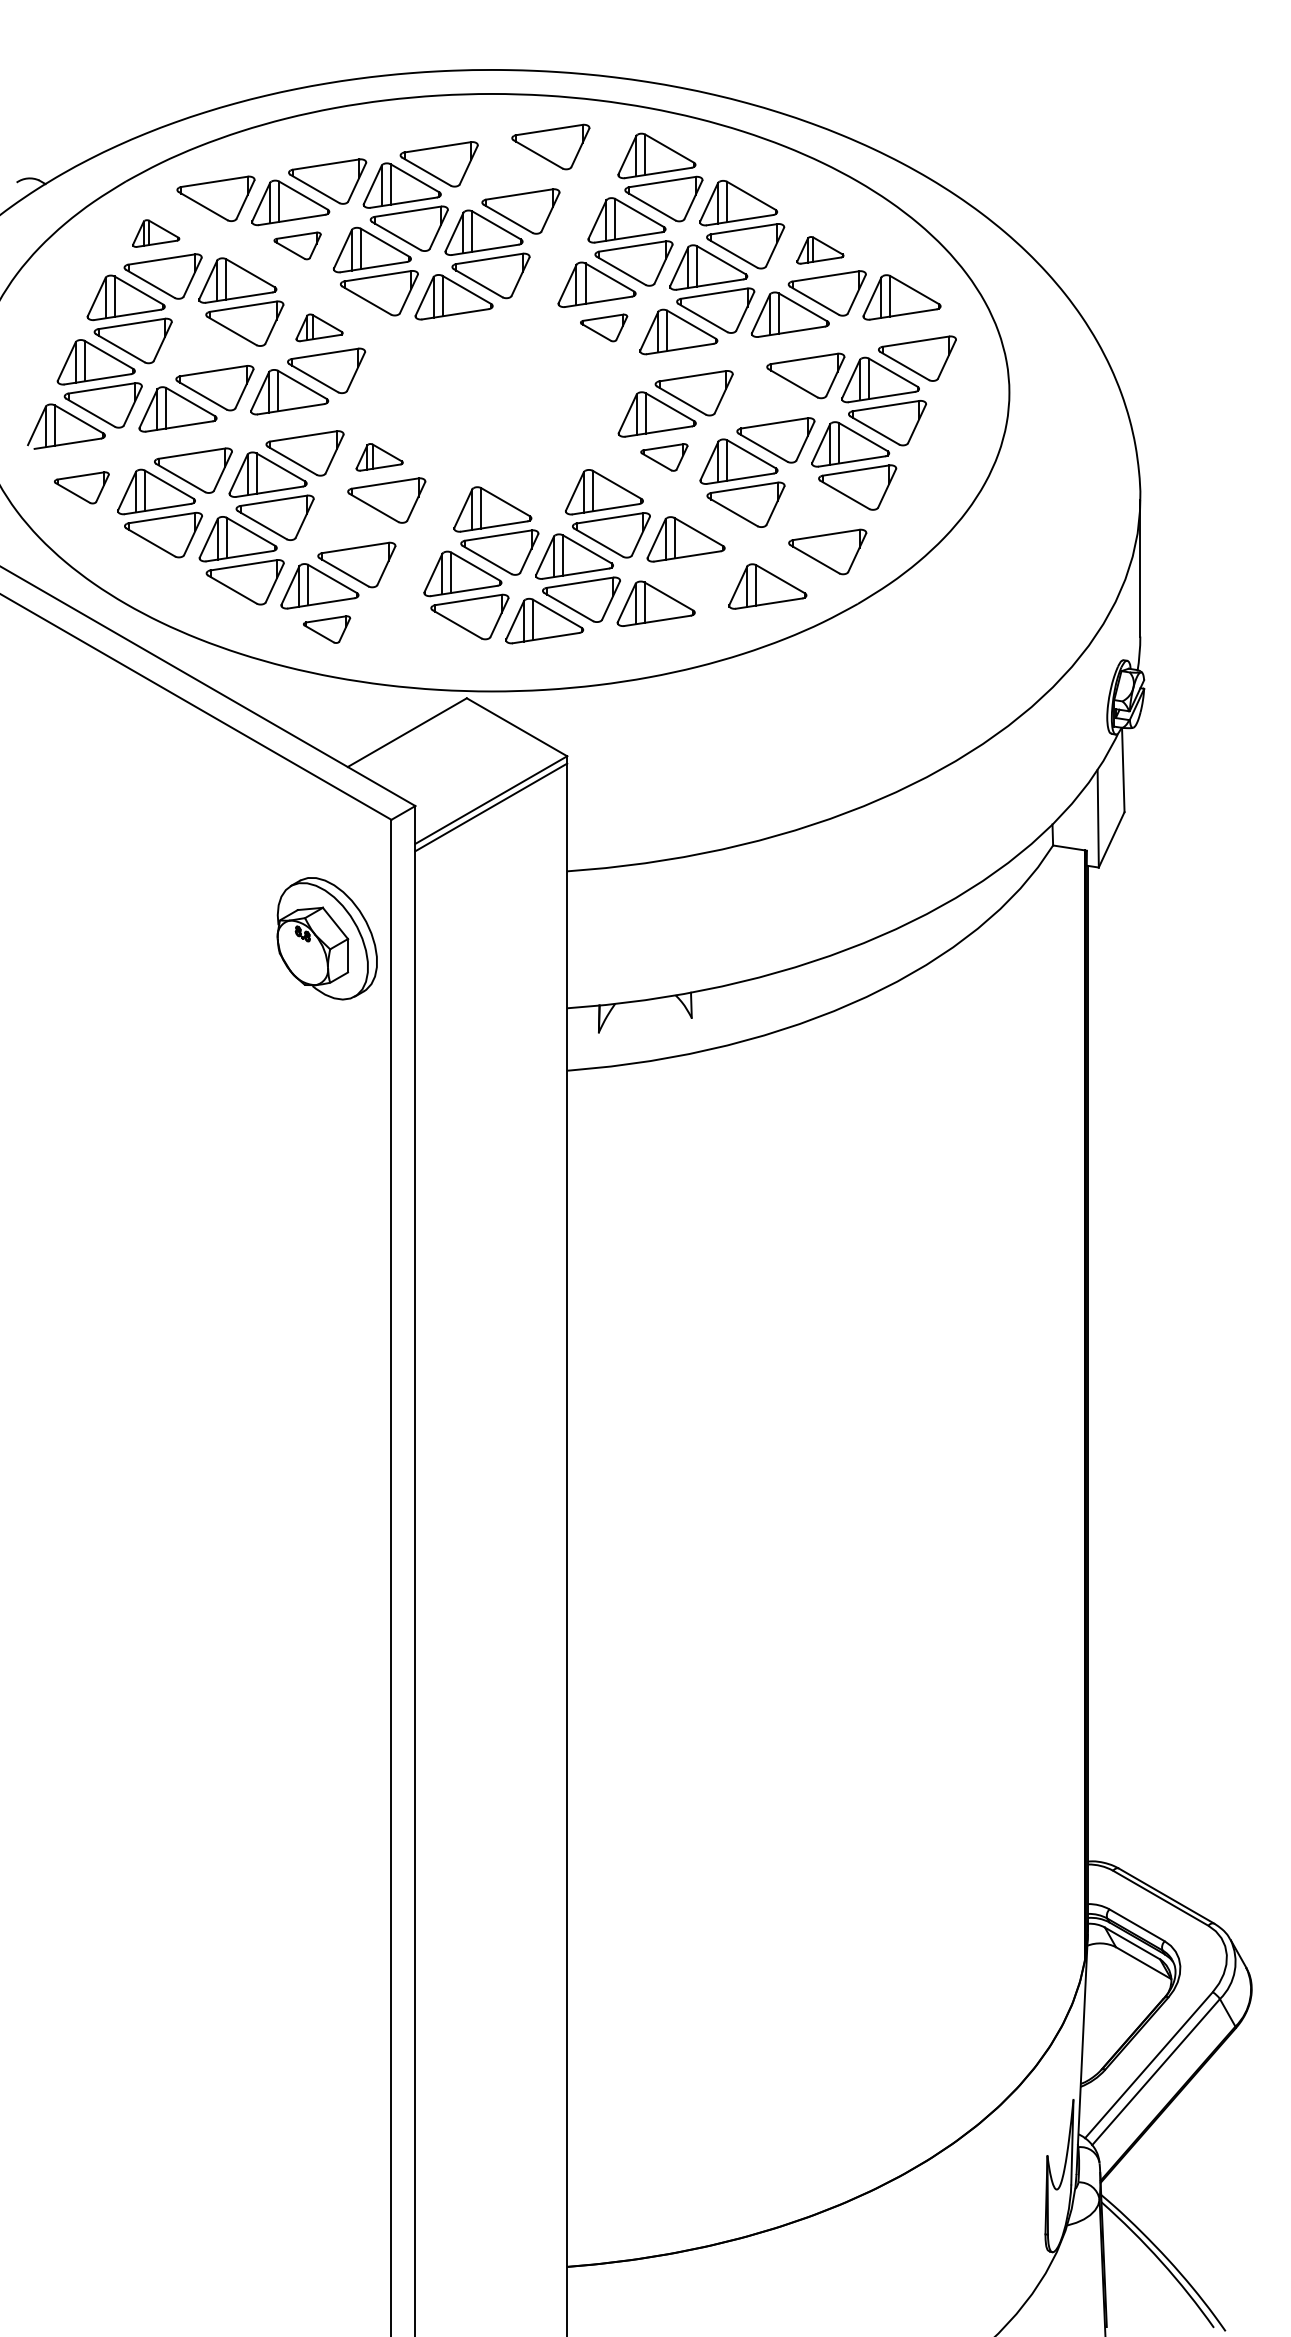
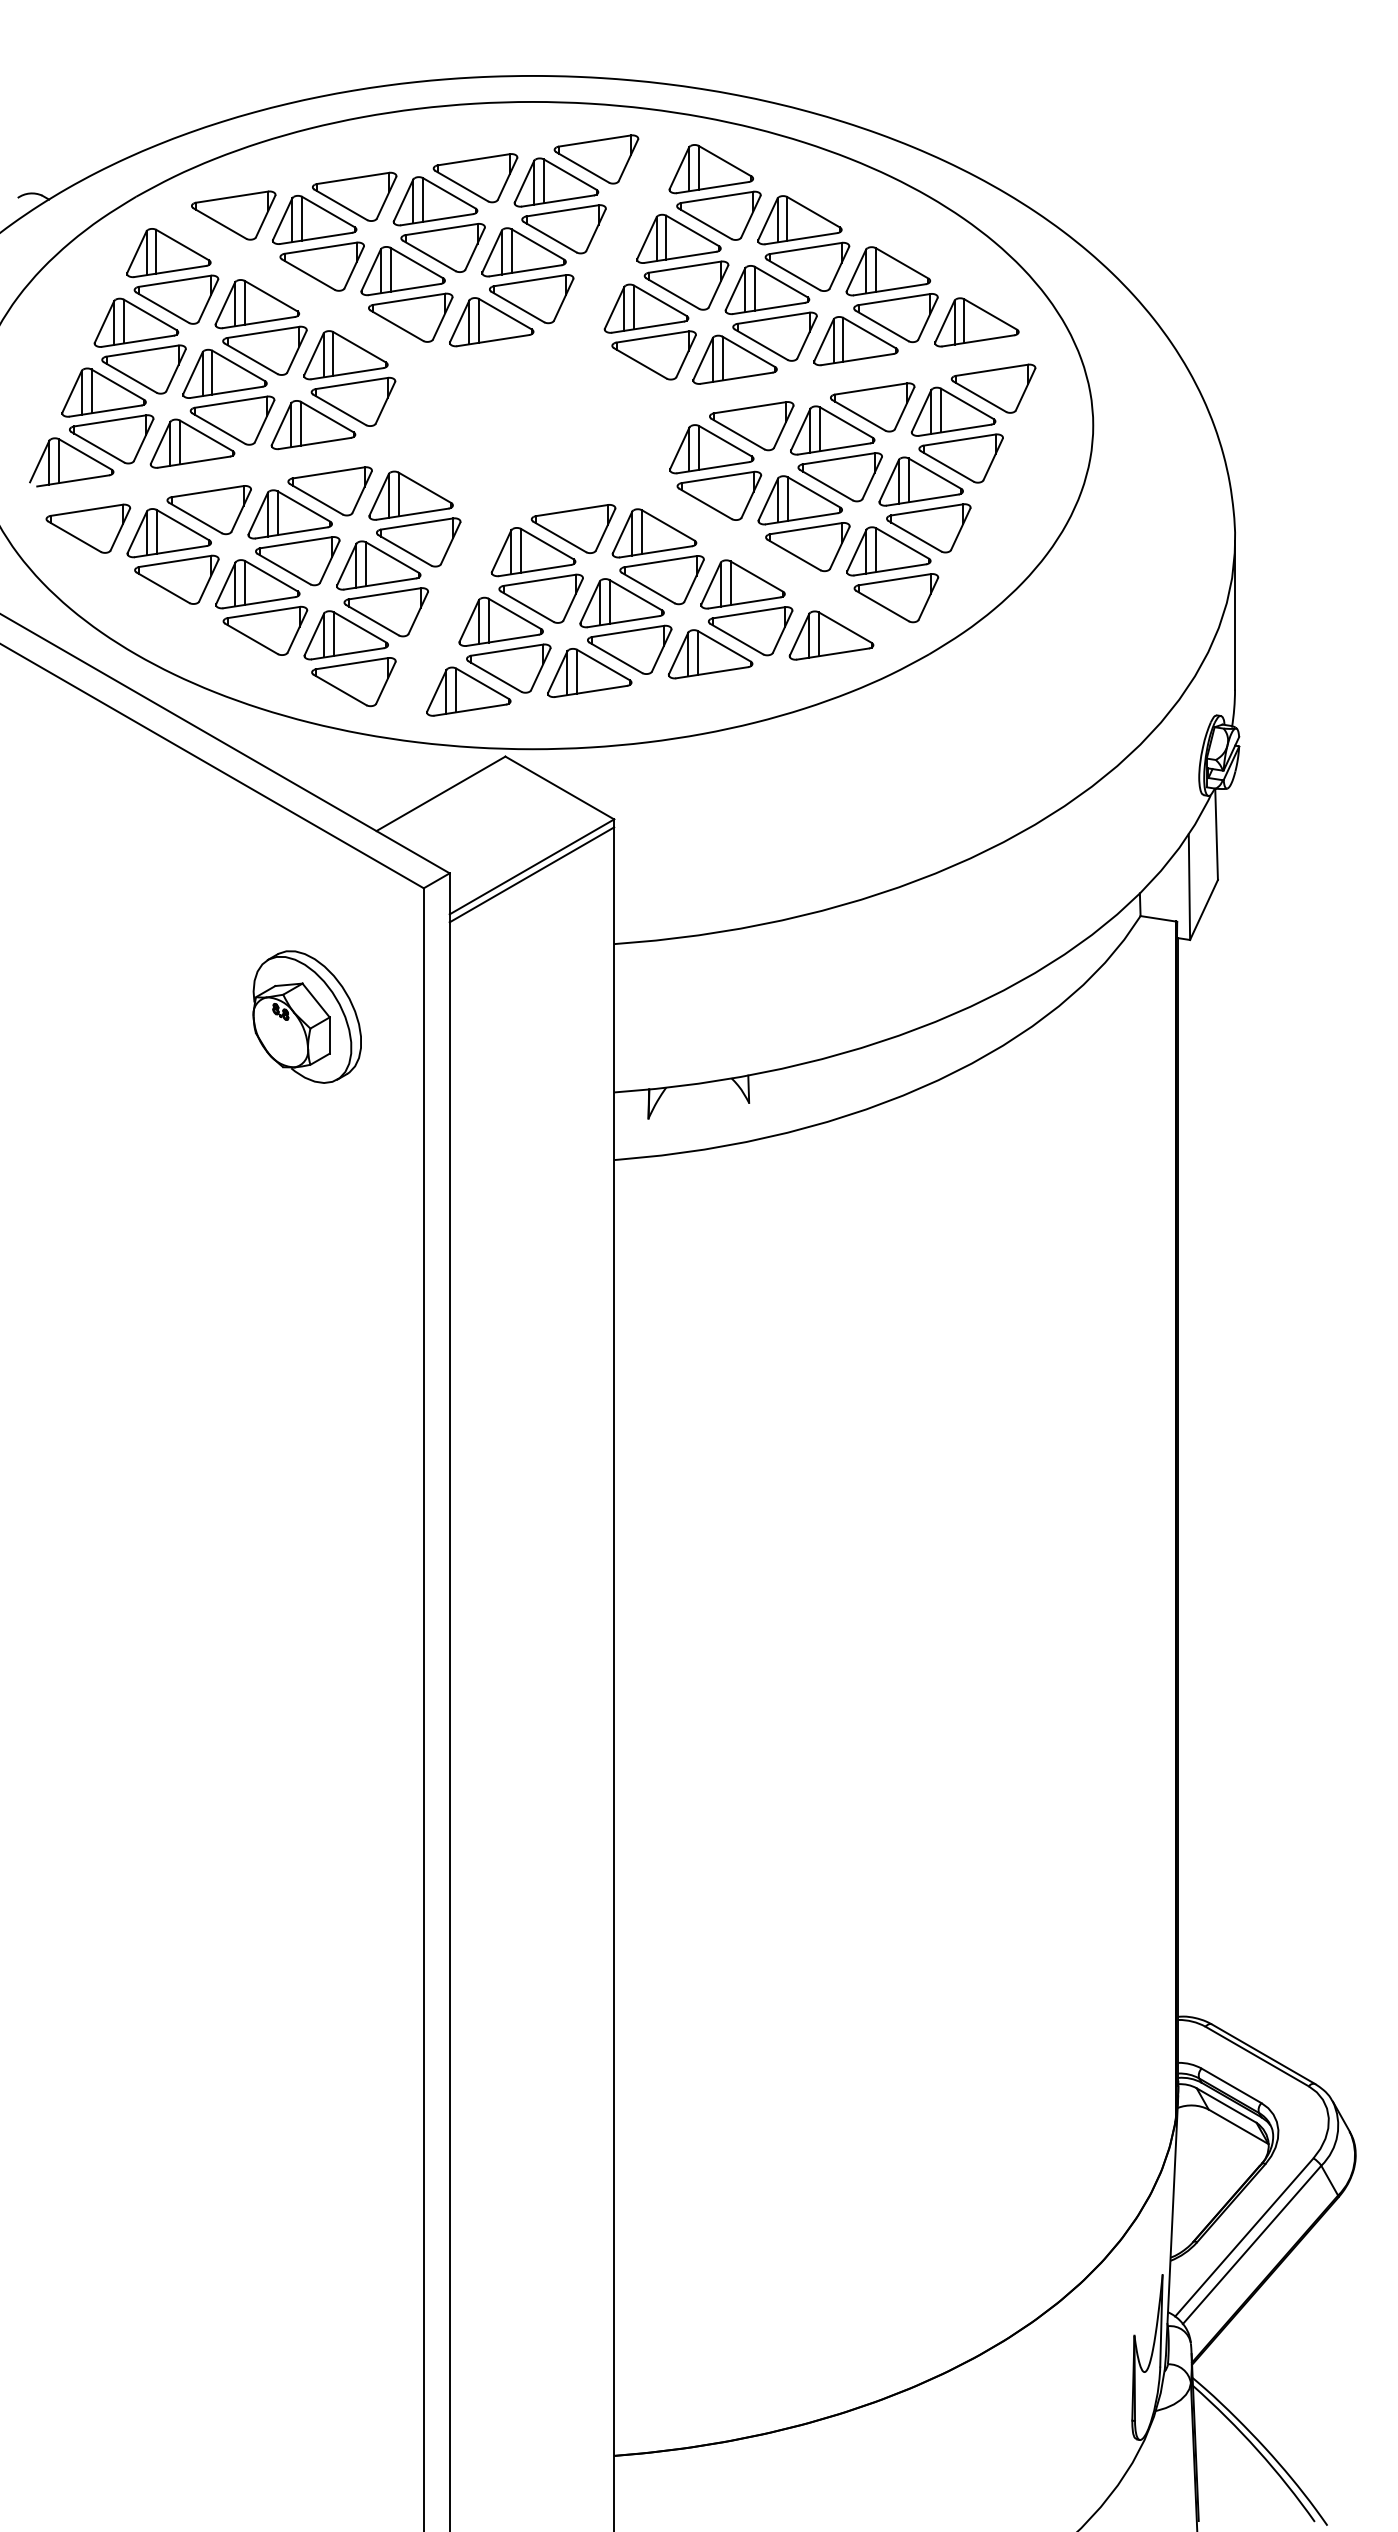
part: (513, 168) -> (556, 182), added
part: (155, 233) -> (168, 253), size x1.67
part: (297, 245) -> (321, 266), size x1.67
part: (820, 250) -> (888, 271), size x1.67
part: (319, 328) -> (345, 355), size x1.67
part: (603, 328) -> (653, 355), size x1.67
part: (207, 344) -> (224, 373), added
part: (768, 397) -> (832, 430), added
part: (379, 457) -> (410, 495), size x1.67
part: (664, 457) -> (719, 495), size x1.67
part: (81, 487) -> (88, 528), size x1.43
part: (529, 487) -> (573, 528), added
part: (820, 508) -> (888, 551), added
part: (349, 521) -> (378, 565), added
part: (693, 582) -> (750, 631), added
part: (326, 629) -> (353, 682), size x1.67
part: (432, 638) -> (468, 691), added
part: (326, 938) -> (306, 1016), moved

